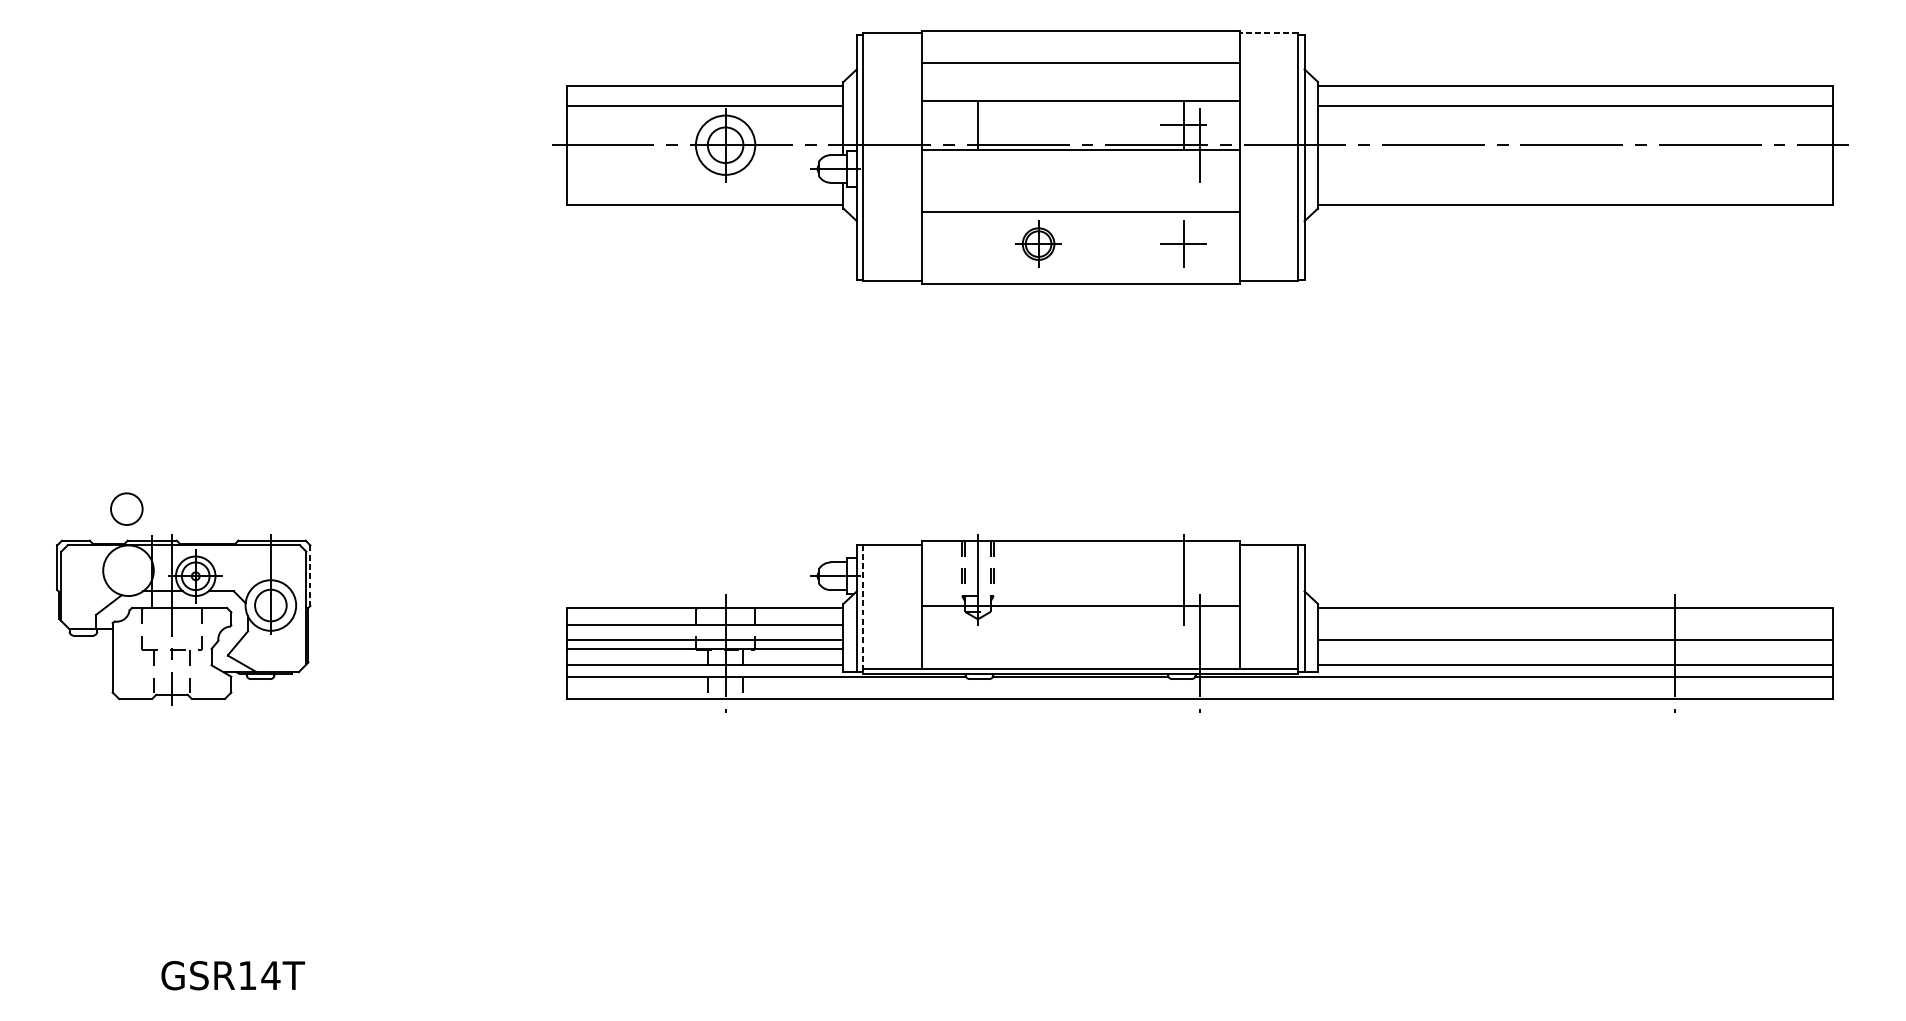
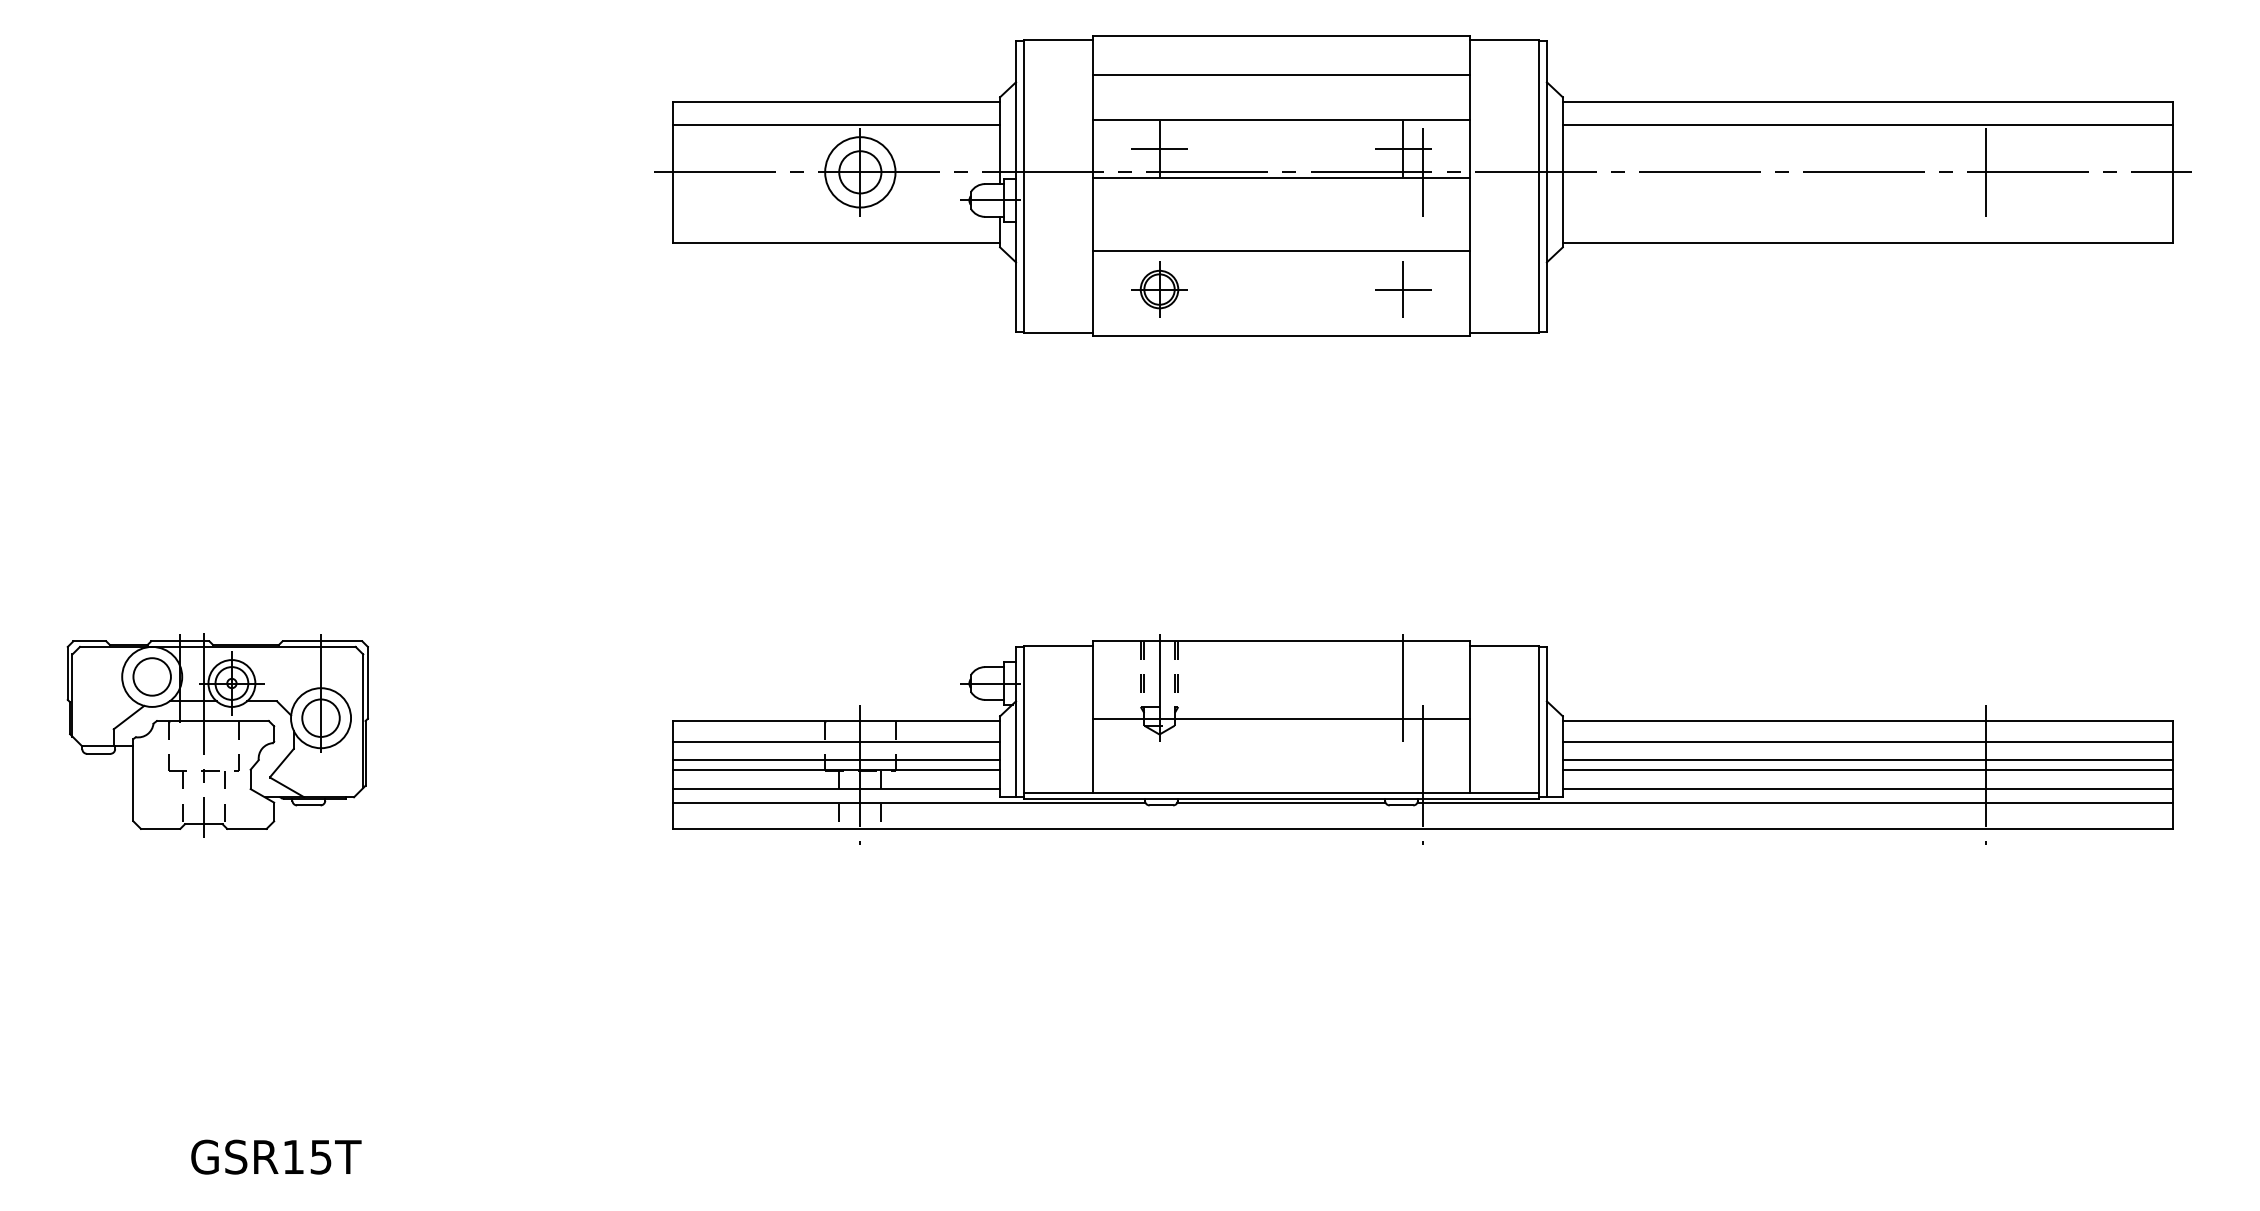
line: (1268, 33) -> (1504, 39), dashed -> solid
line: (977, 125) -> (1159, 148), added
line: (1674, 144) -> (1985, 171), added
part: (1038, 244) -> (1159, 289), moved
circle: (126, 508) -> (151, 676), moved
line: (310, 575) -> (367, 682), dashed -> solid
line: (863, 609) -> (1023, 722), dashed -> solid
line: (1574, 625) -> (1867, 741), added
line: (1574, 648) -> (1867, 769), added
text: (270, 975) -> (320, 1157), GSR14T -> GSR15T

